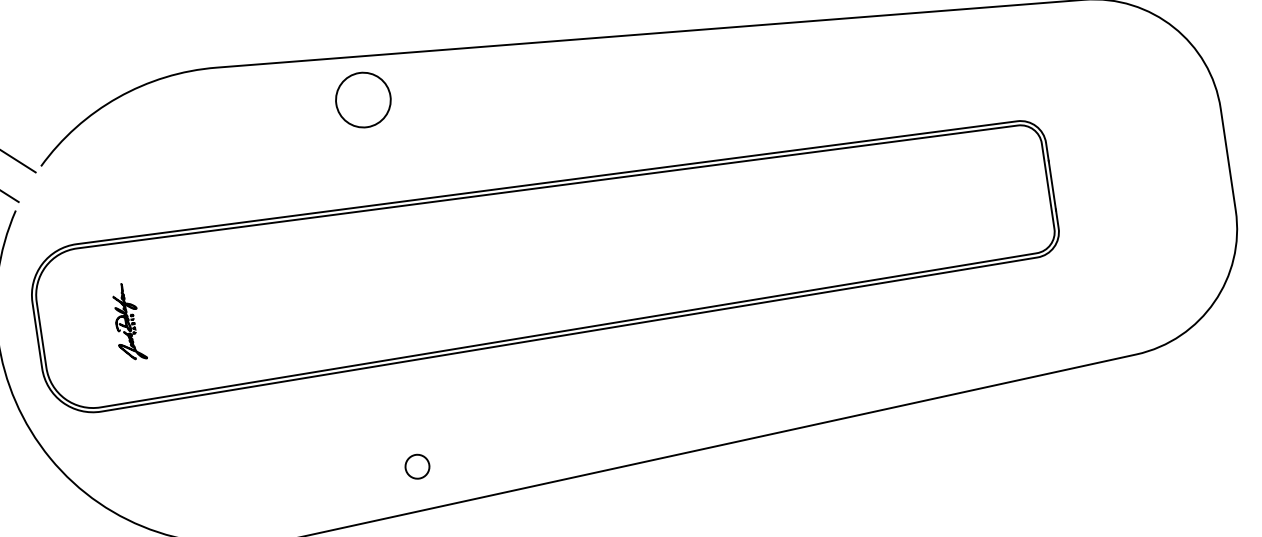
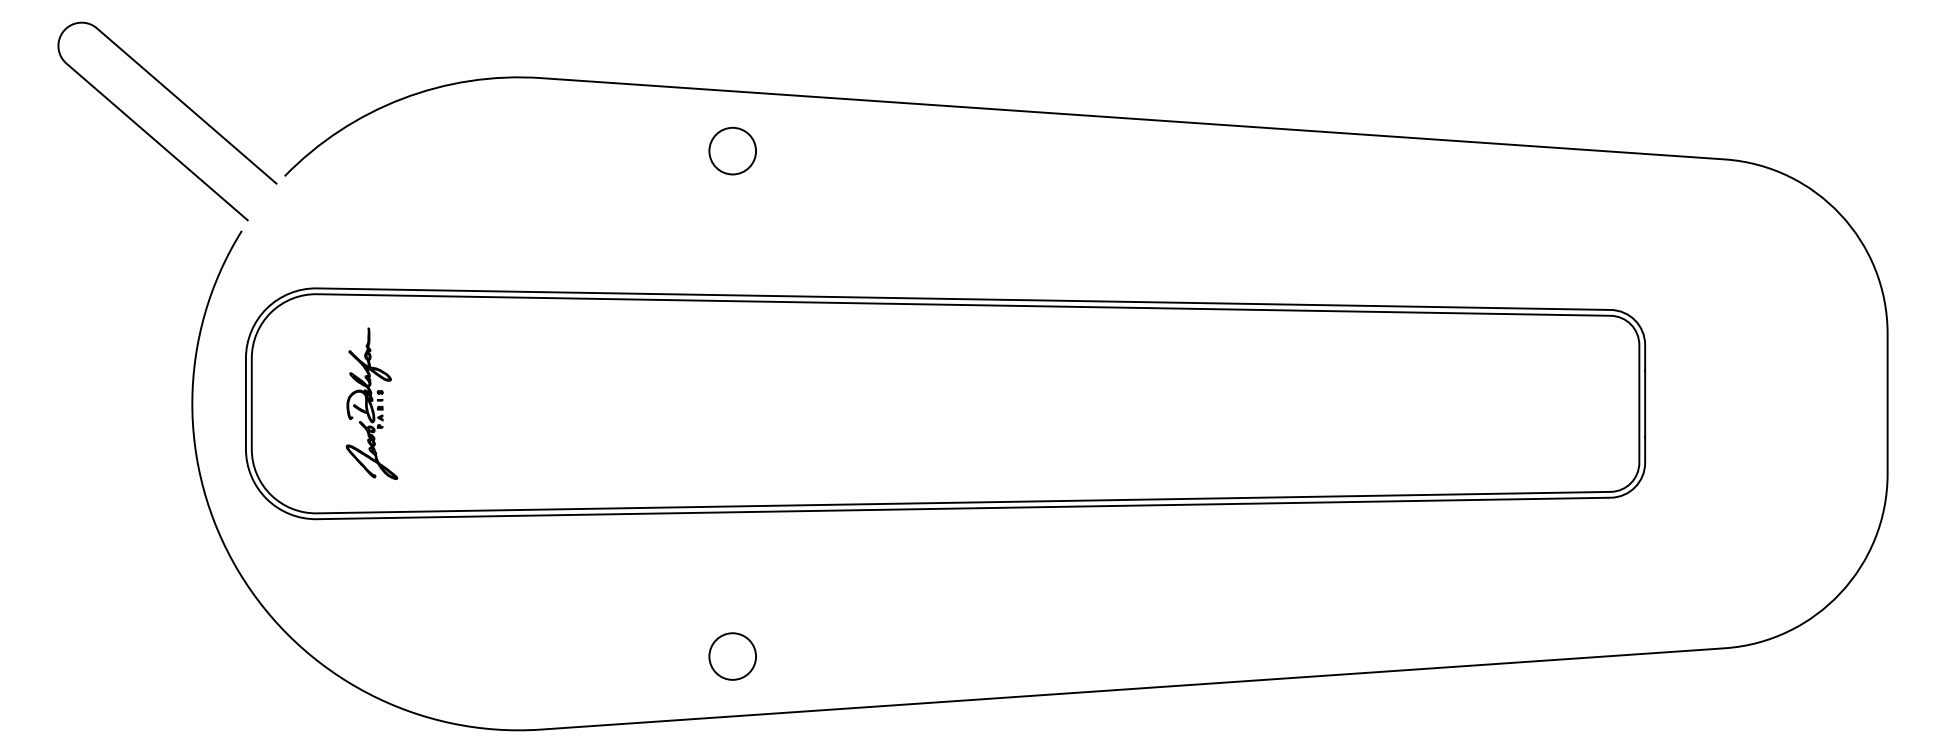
circle: (363, 99) -> (732, 150), size x0.62
part: (128, 321) -> (371, 403), size x1.43
circle: (417, 466) -> (732, 656), size x1.43

